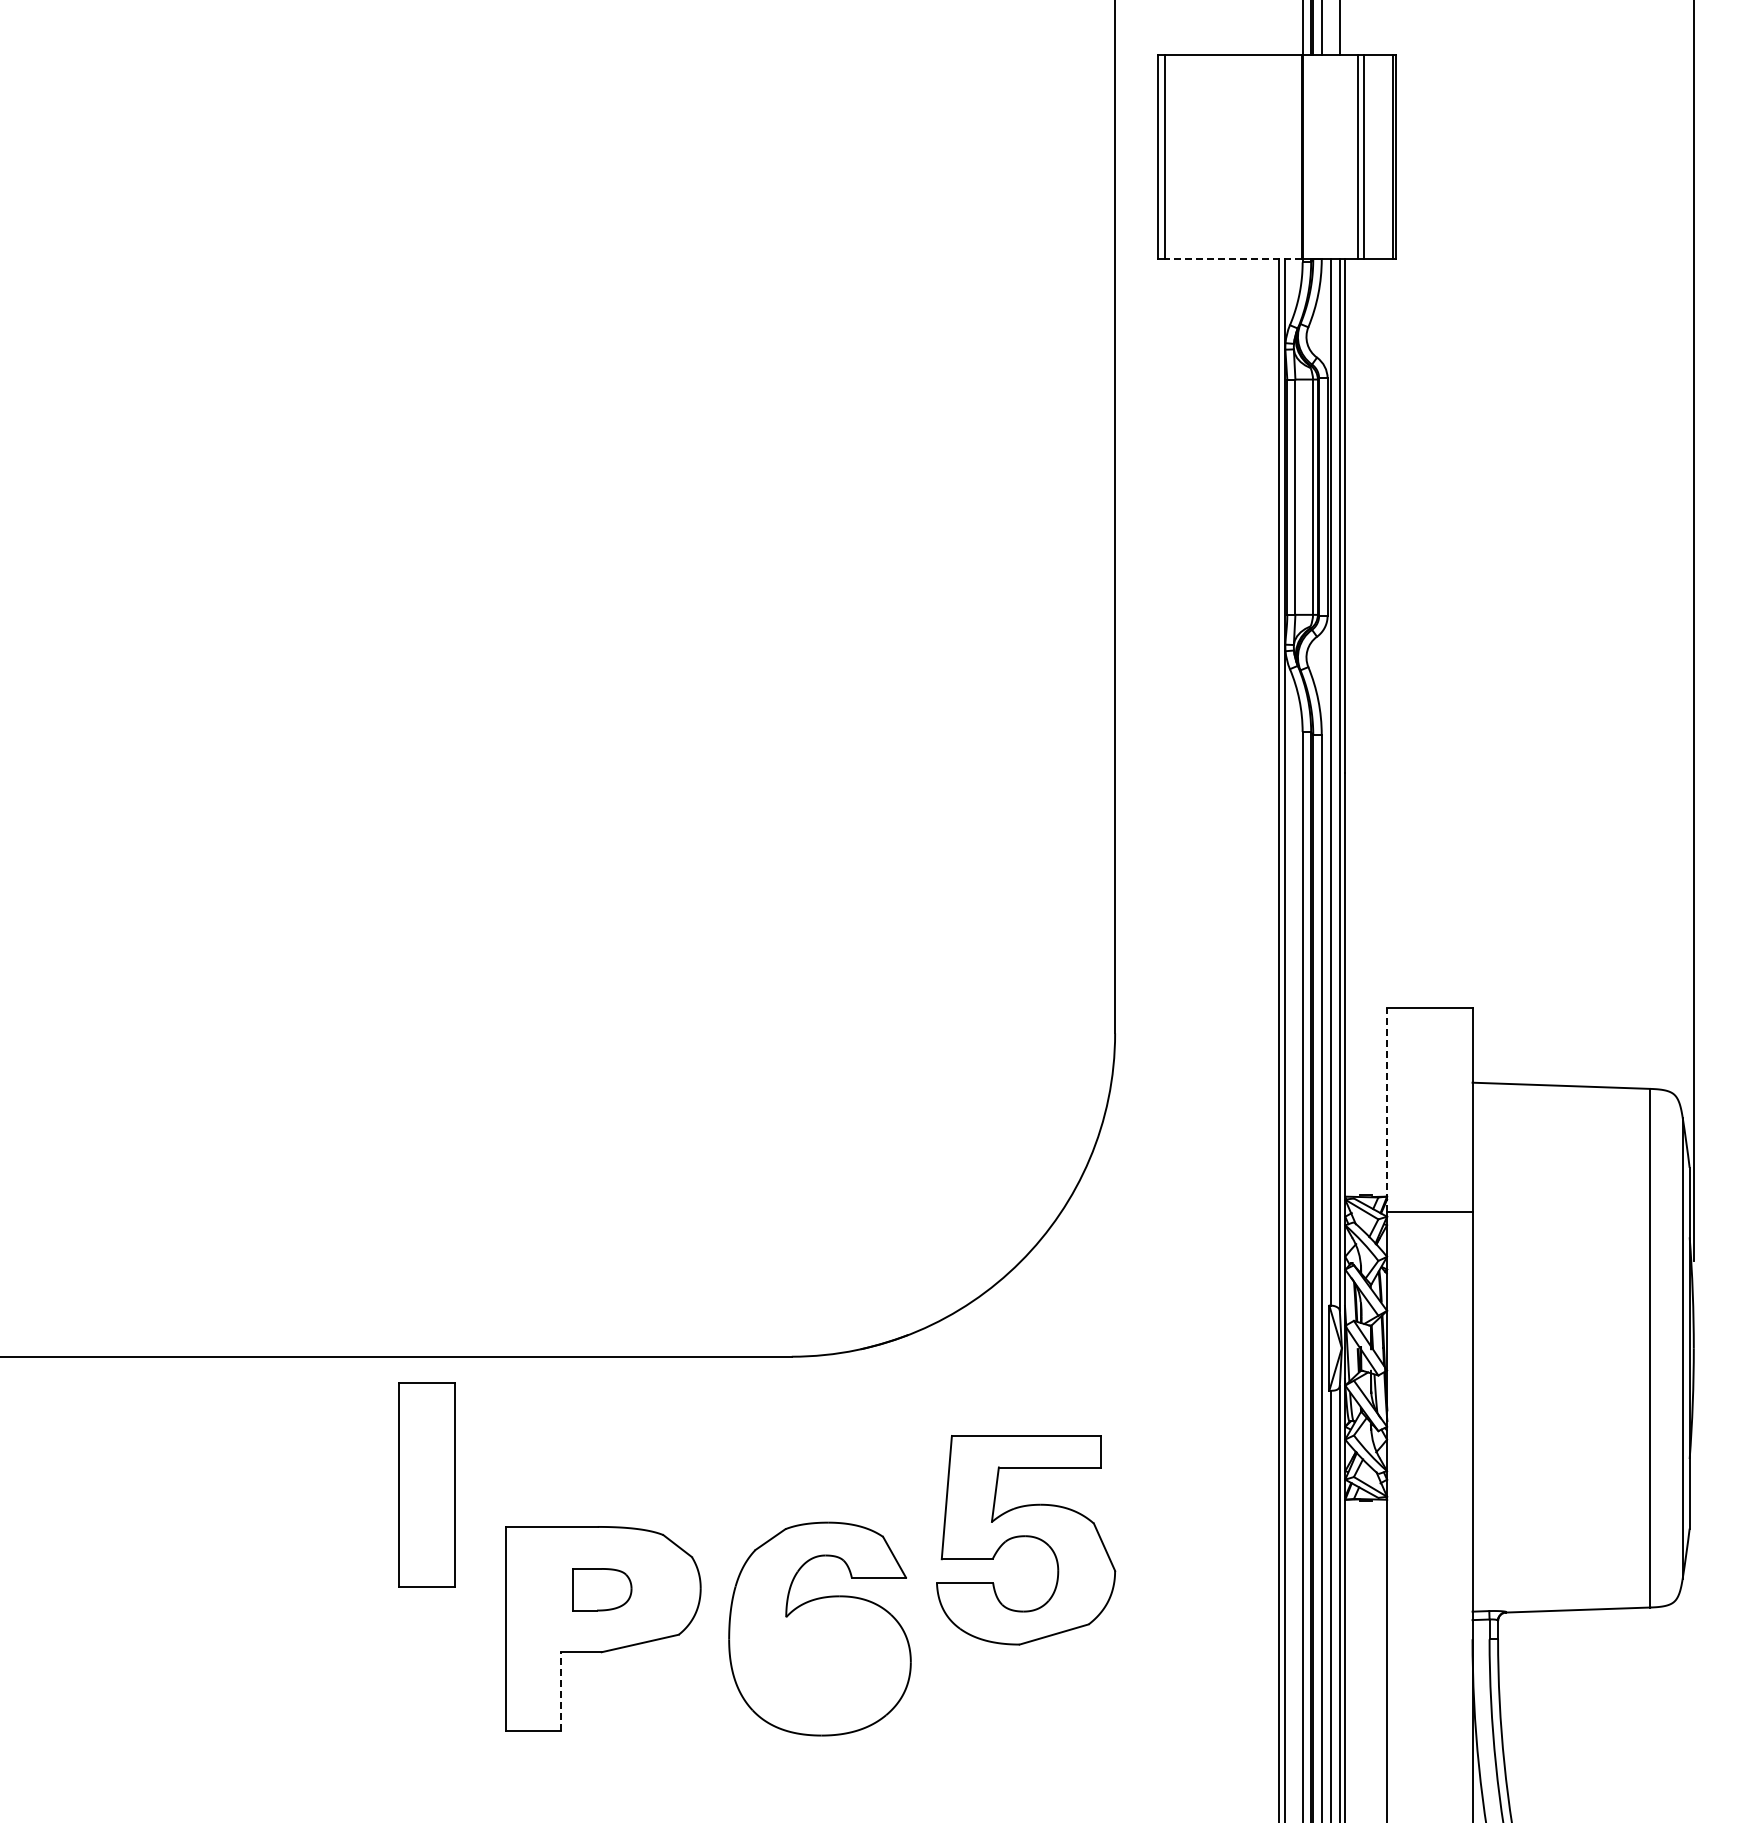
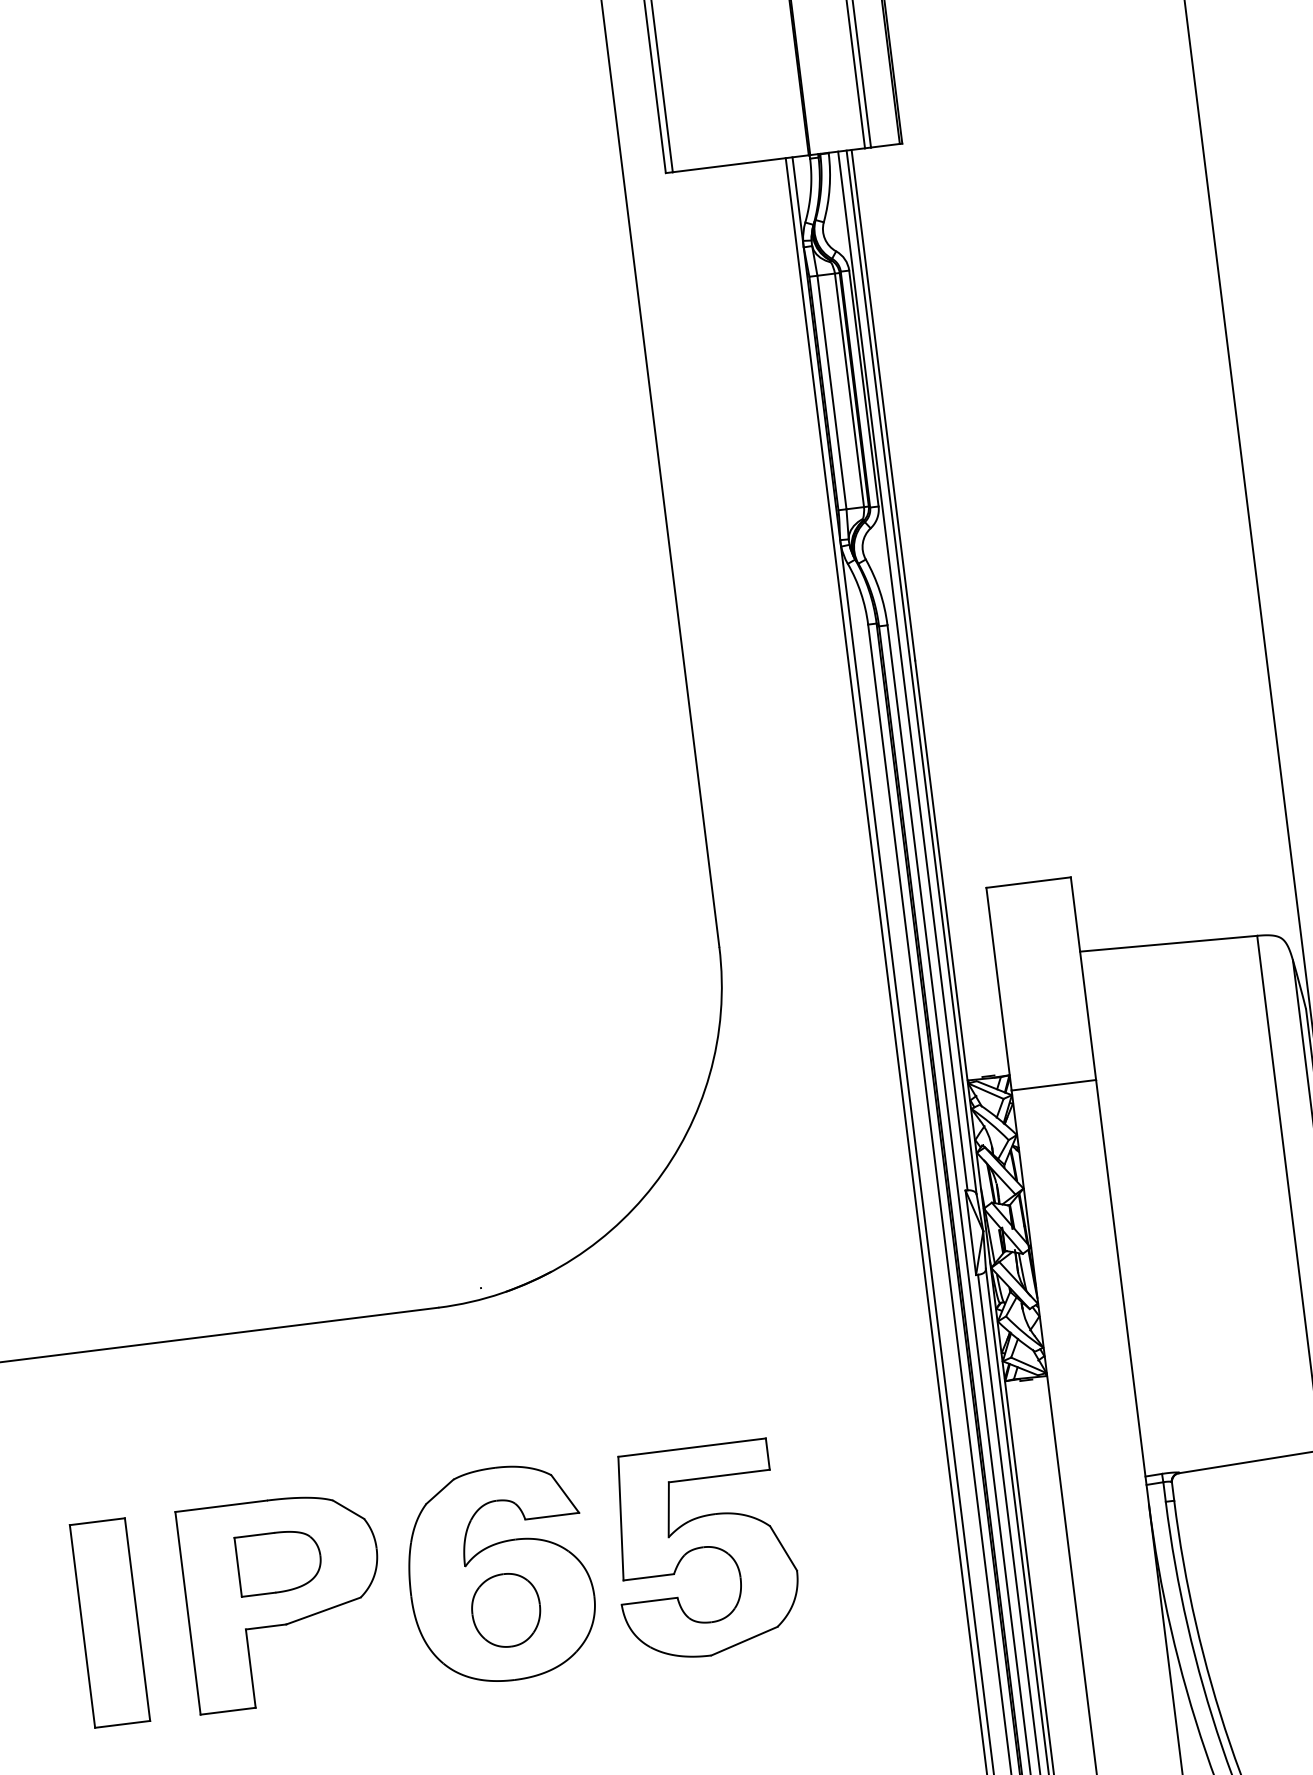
line: (1233, 258) -> (741, 163), dashed -> solid
line: (1387, 1109) -> (999, 988), dashed -> solid
part: (426, 1484) -> (109, 1622), moved
part: (1026, 1540) -> (705, 1551), moved
part: (602, 1589) -> (279, 1562), size x1.43
part: (821, 1665) -> (506, 1610), added
line: (560, 1691) -> (250, 1668), dashed -> solid

